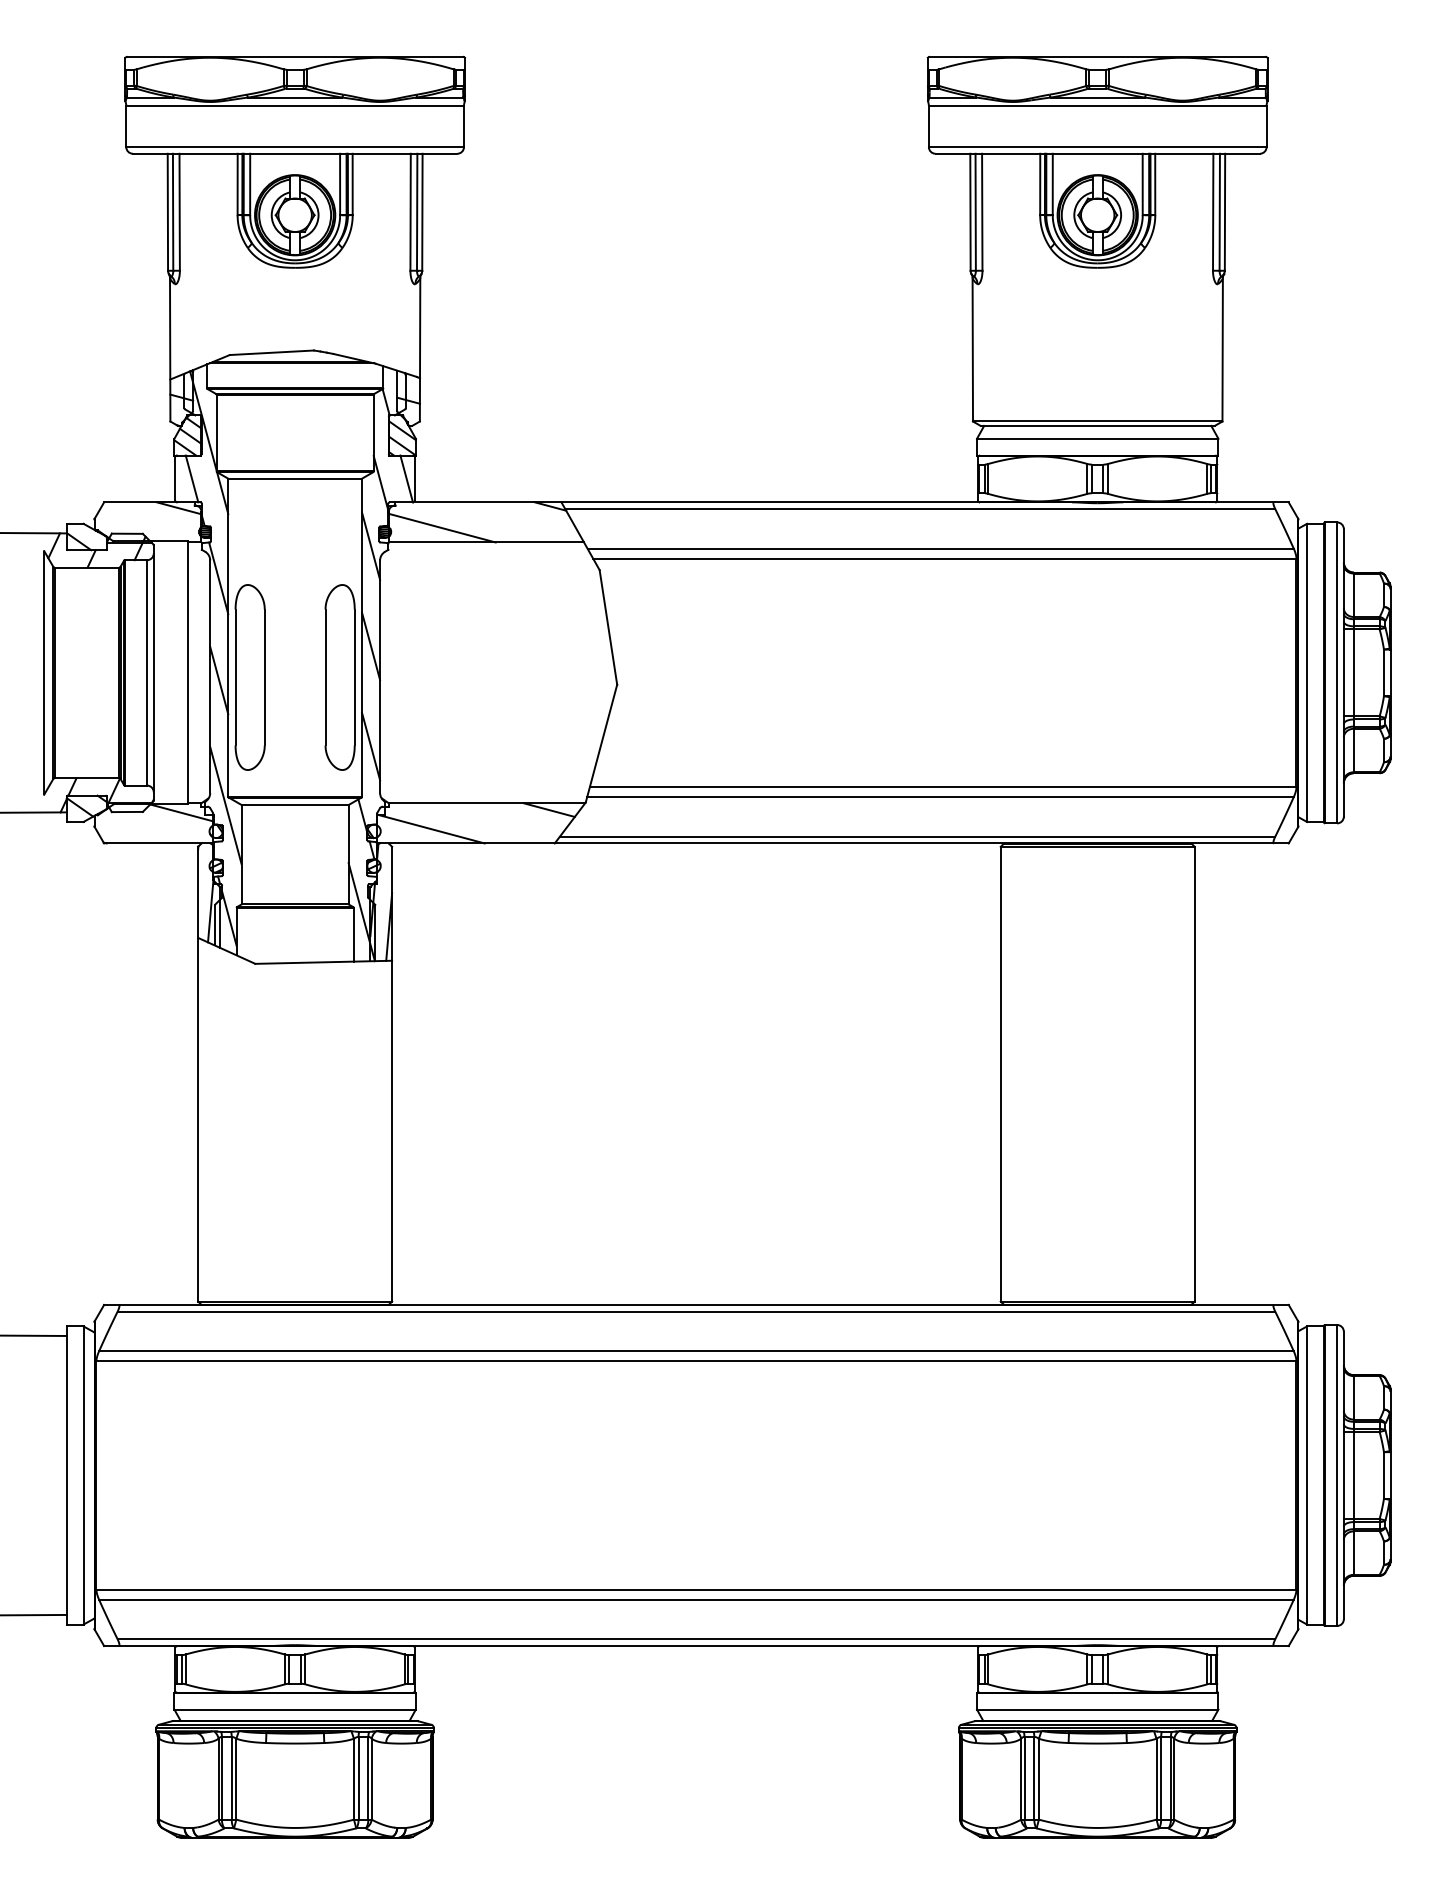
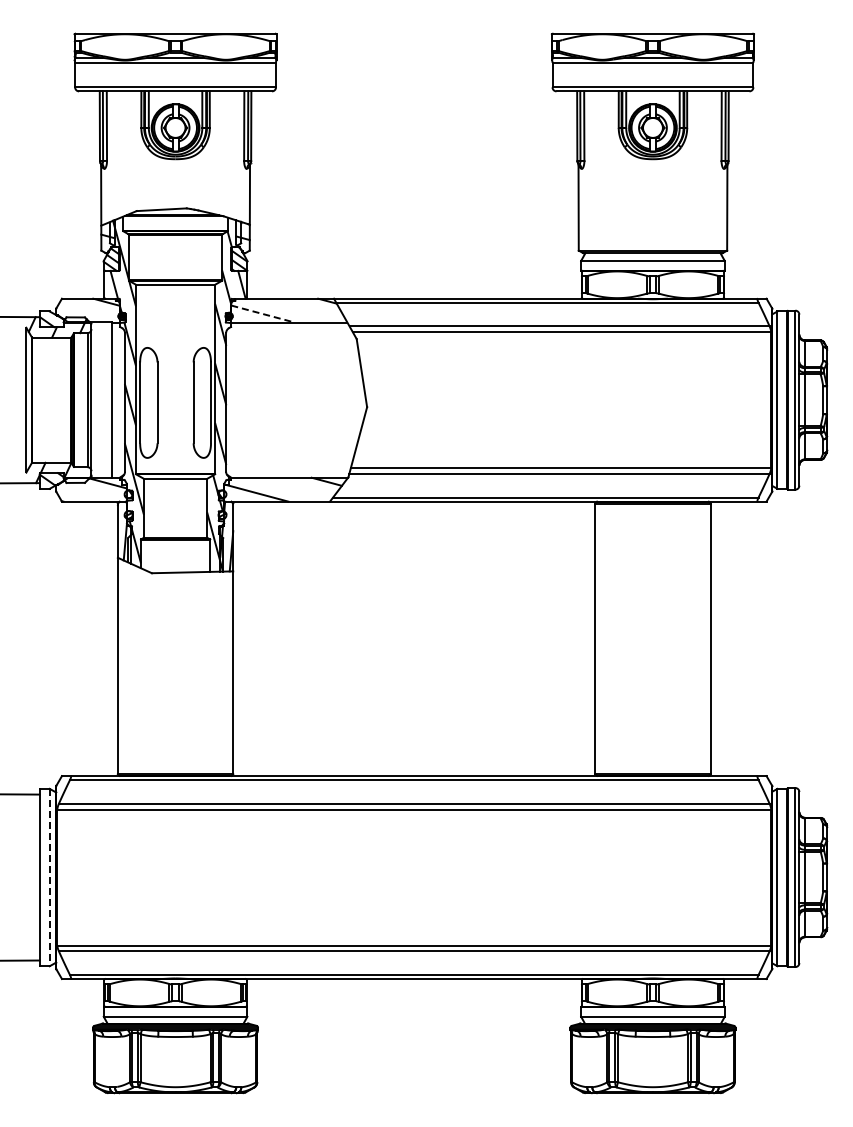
line: (442, 528) -> (263, 314), solid -> dashed
line: (83, 1475) -> (49, 877), solid -> dashed

